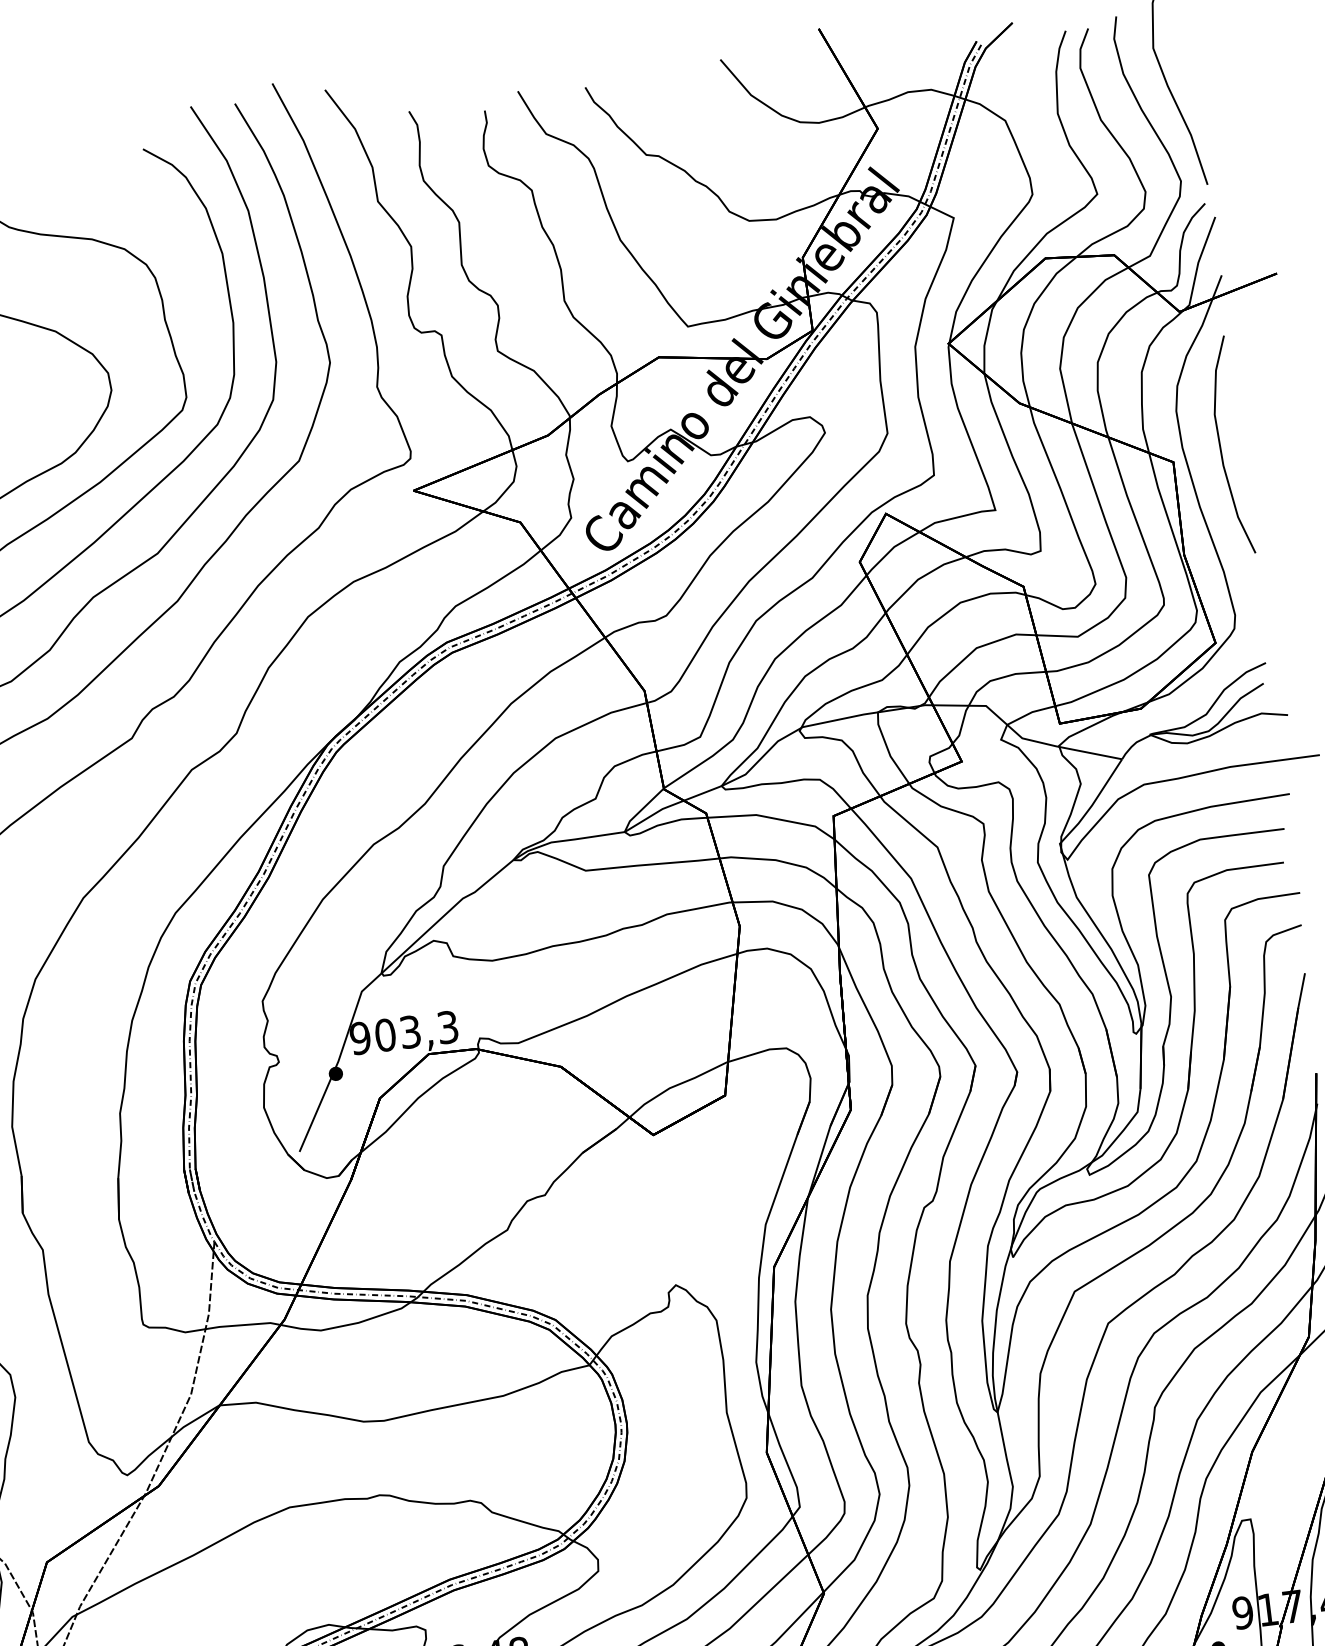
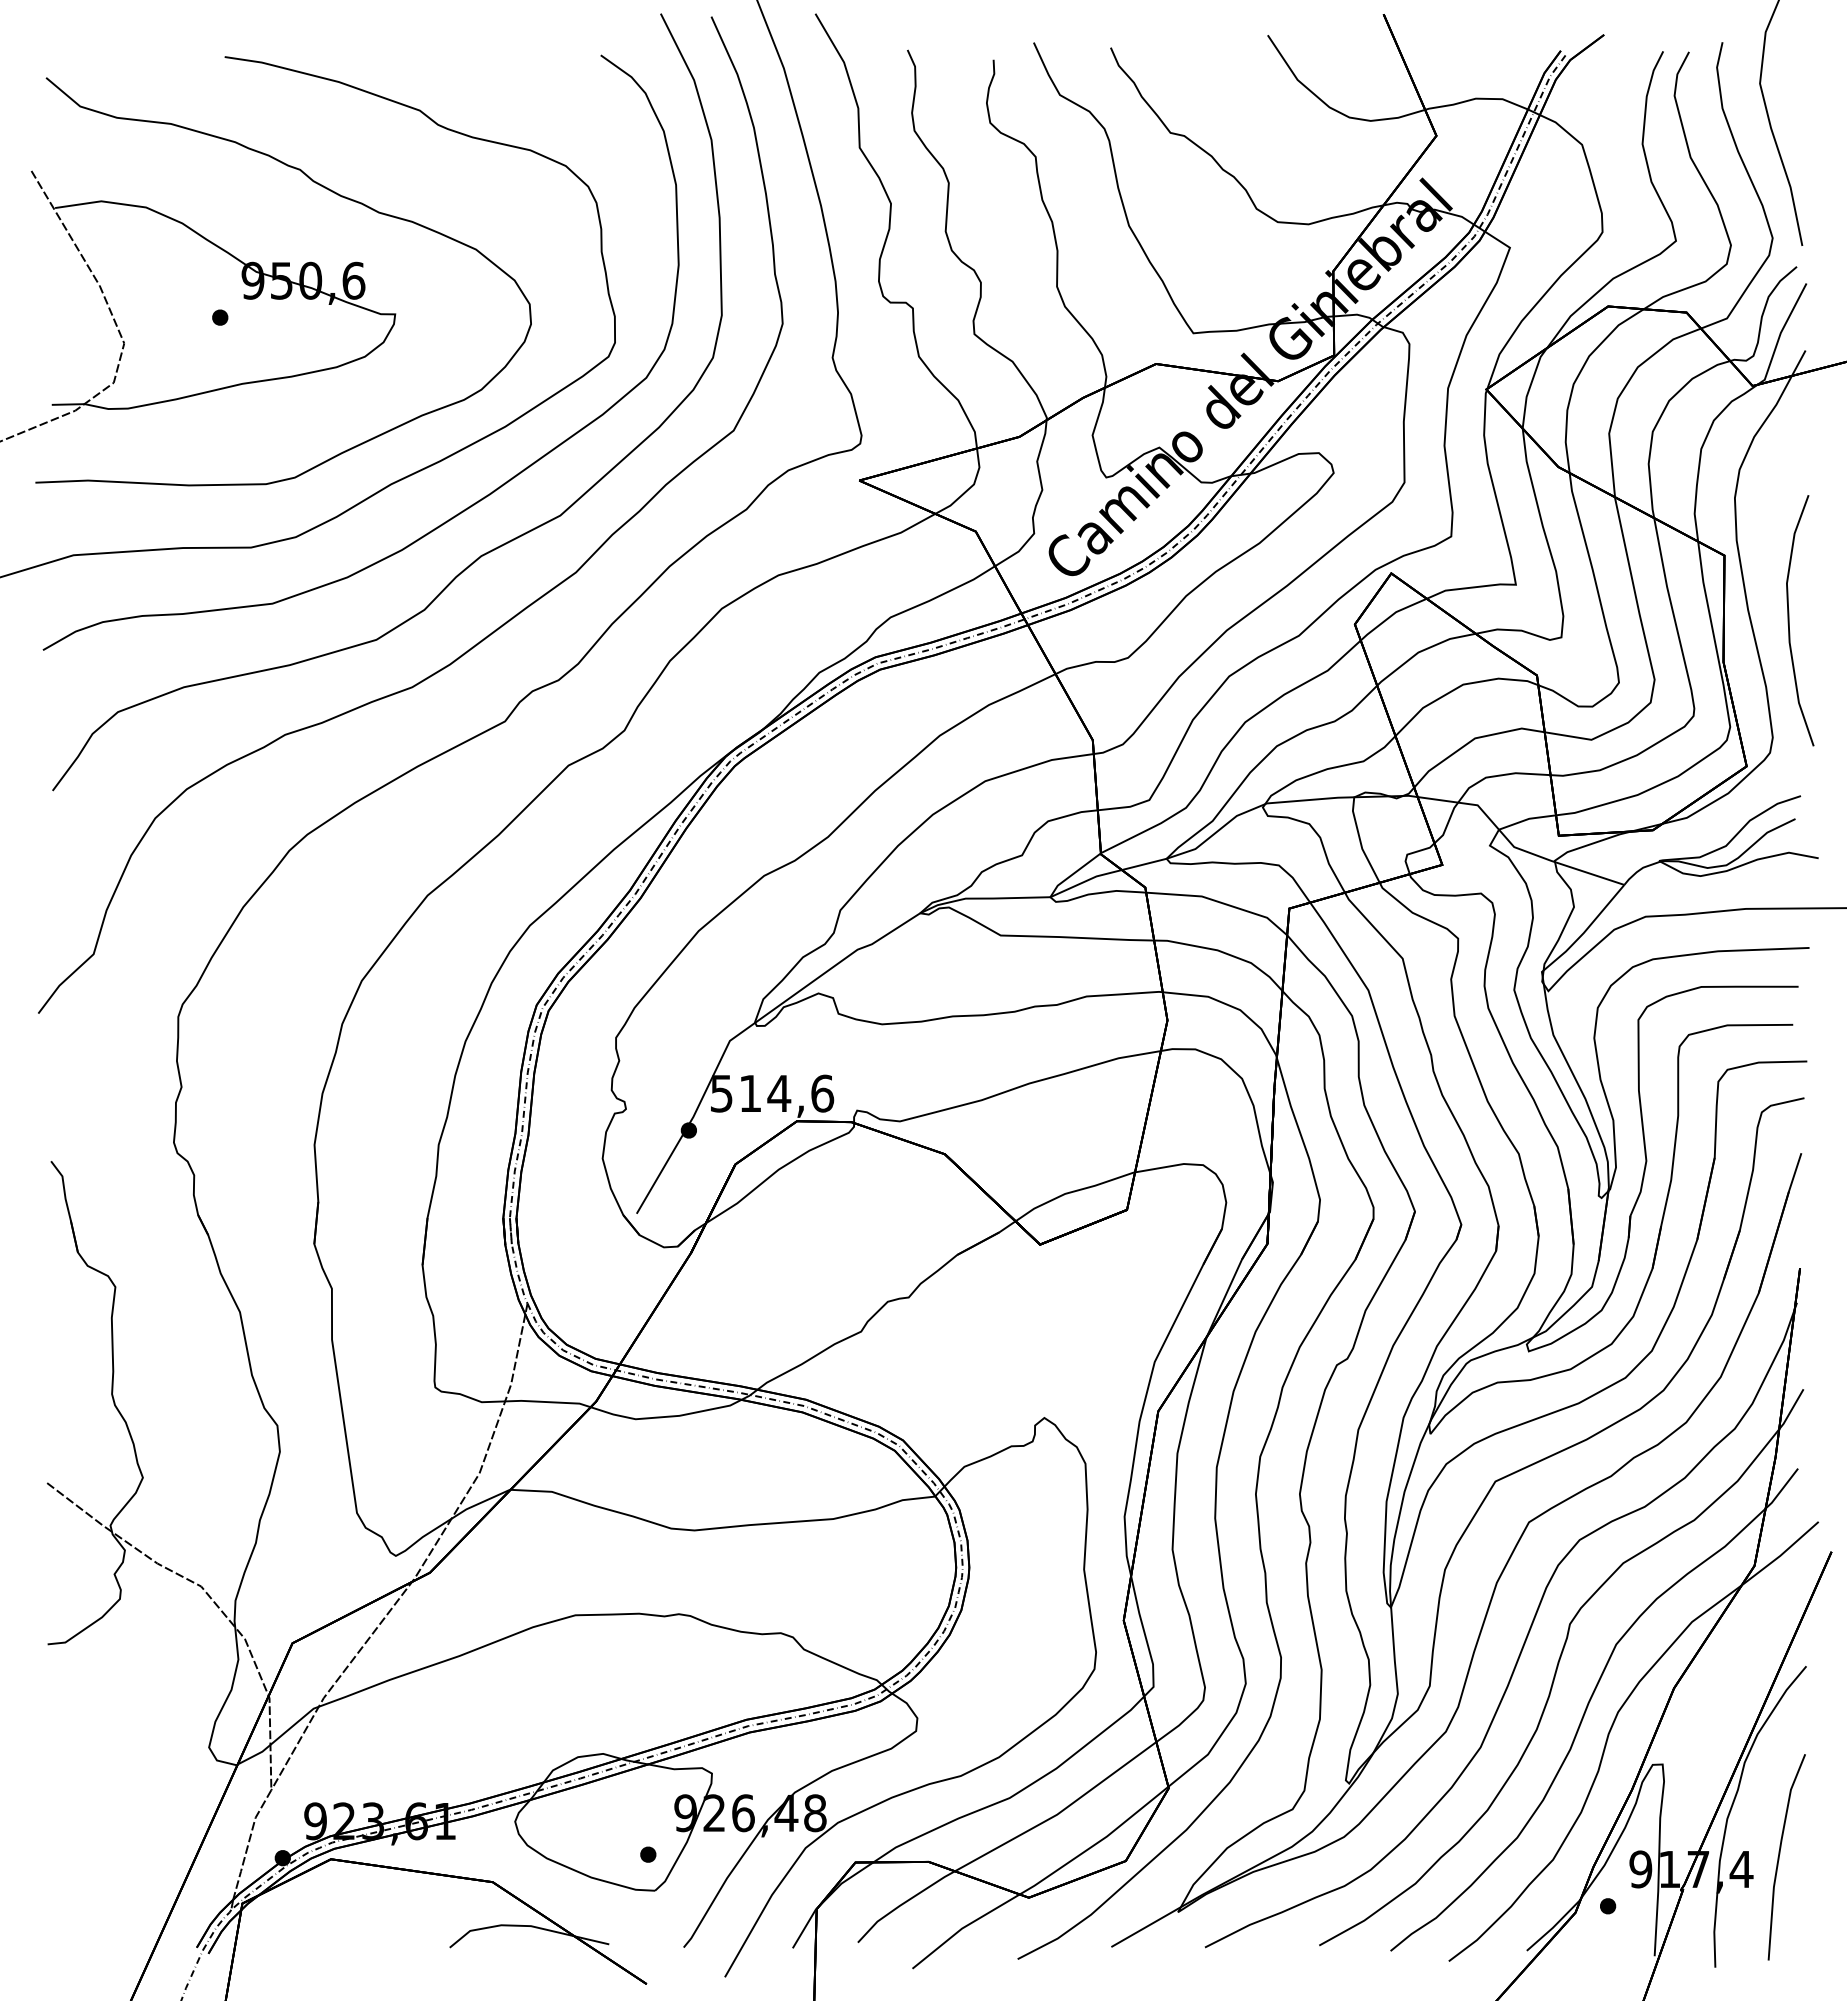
curve: (1220, 446) -> (1789, 620), moved
text: (404, 1032) -> (772, 1093), 903,3 -> 514,6

